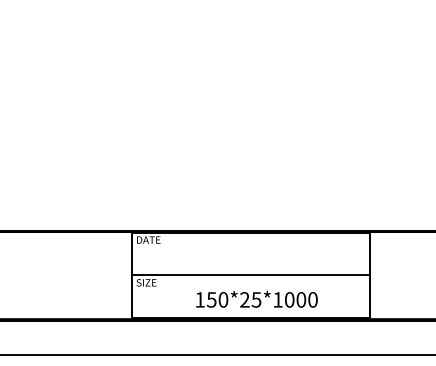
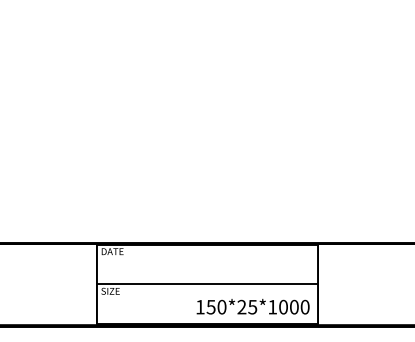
text: (256, 299) -> (252, 306), moved

